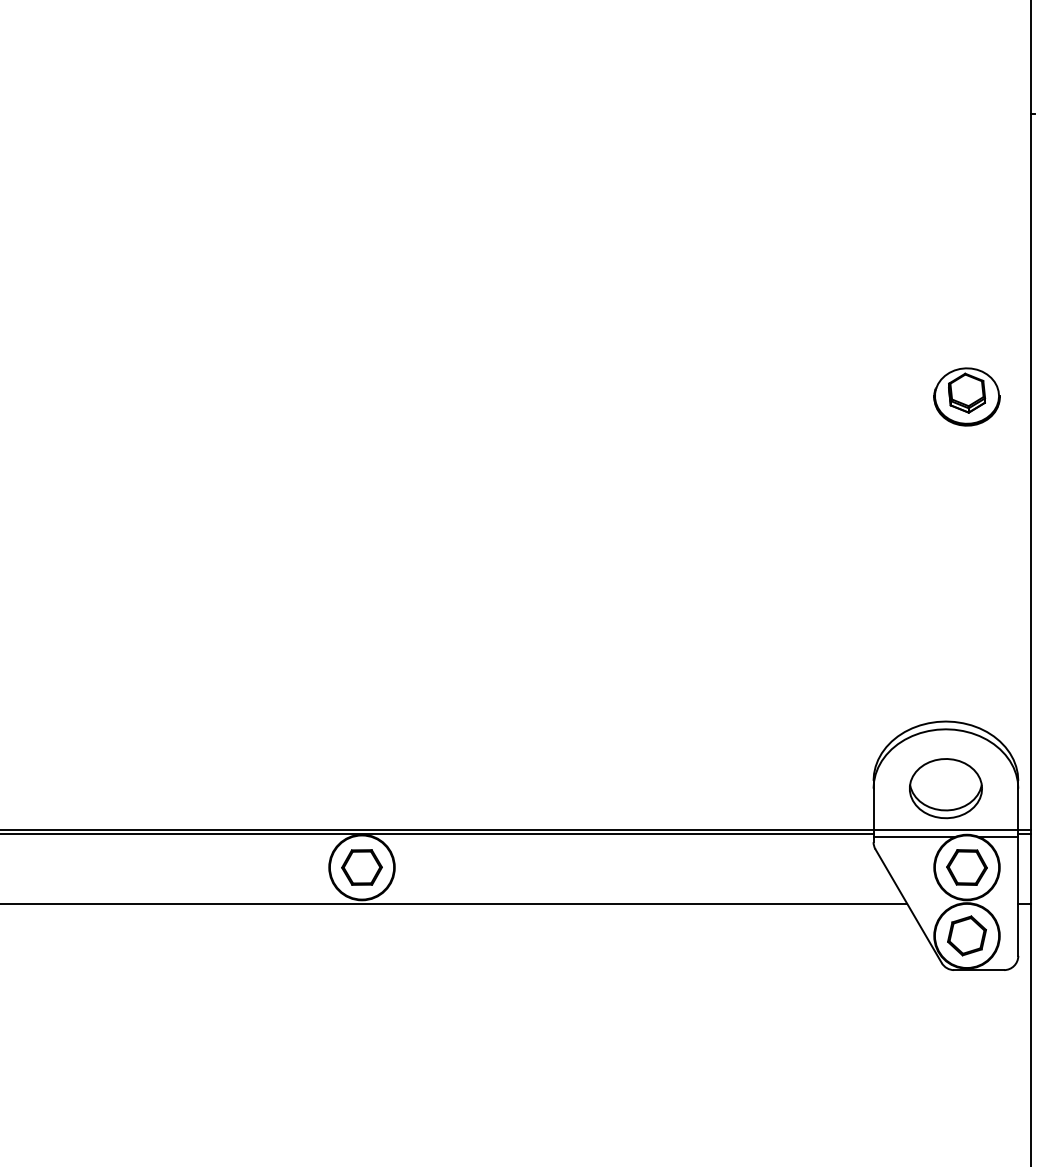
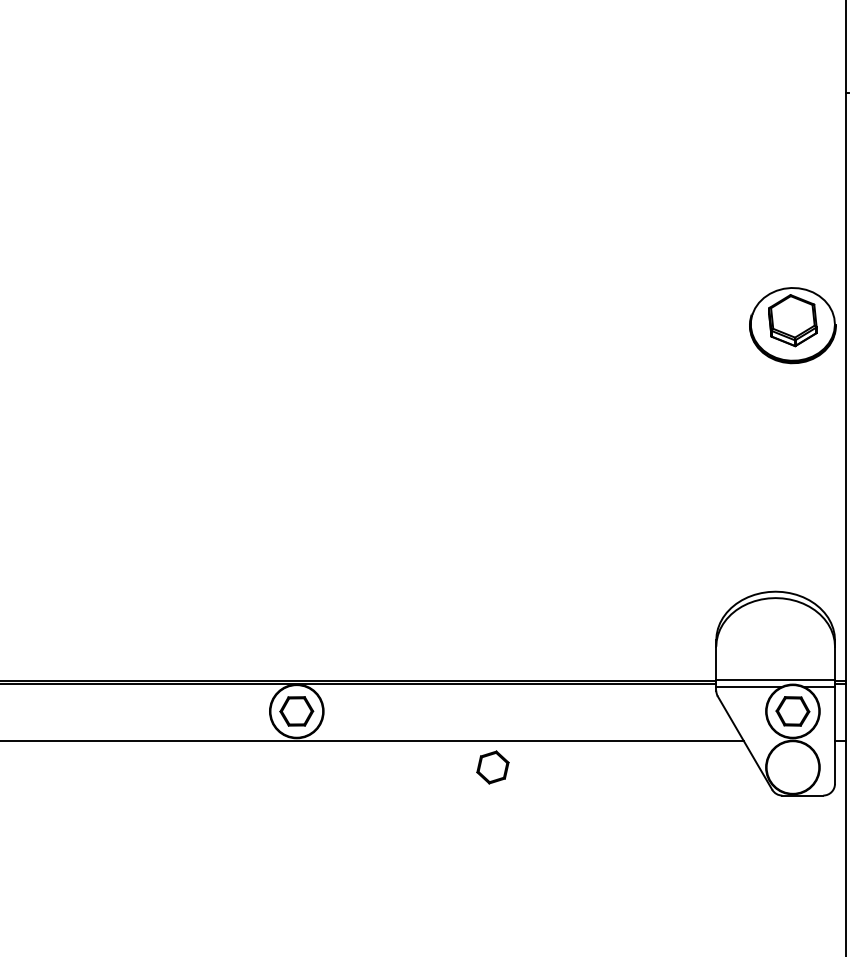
part: (966, 396) -> (792, 325), size x1.6
part: (945, 788) -> (775, 646), removed
part: (966, 935) -> (492, 767), moved

